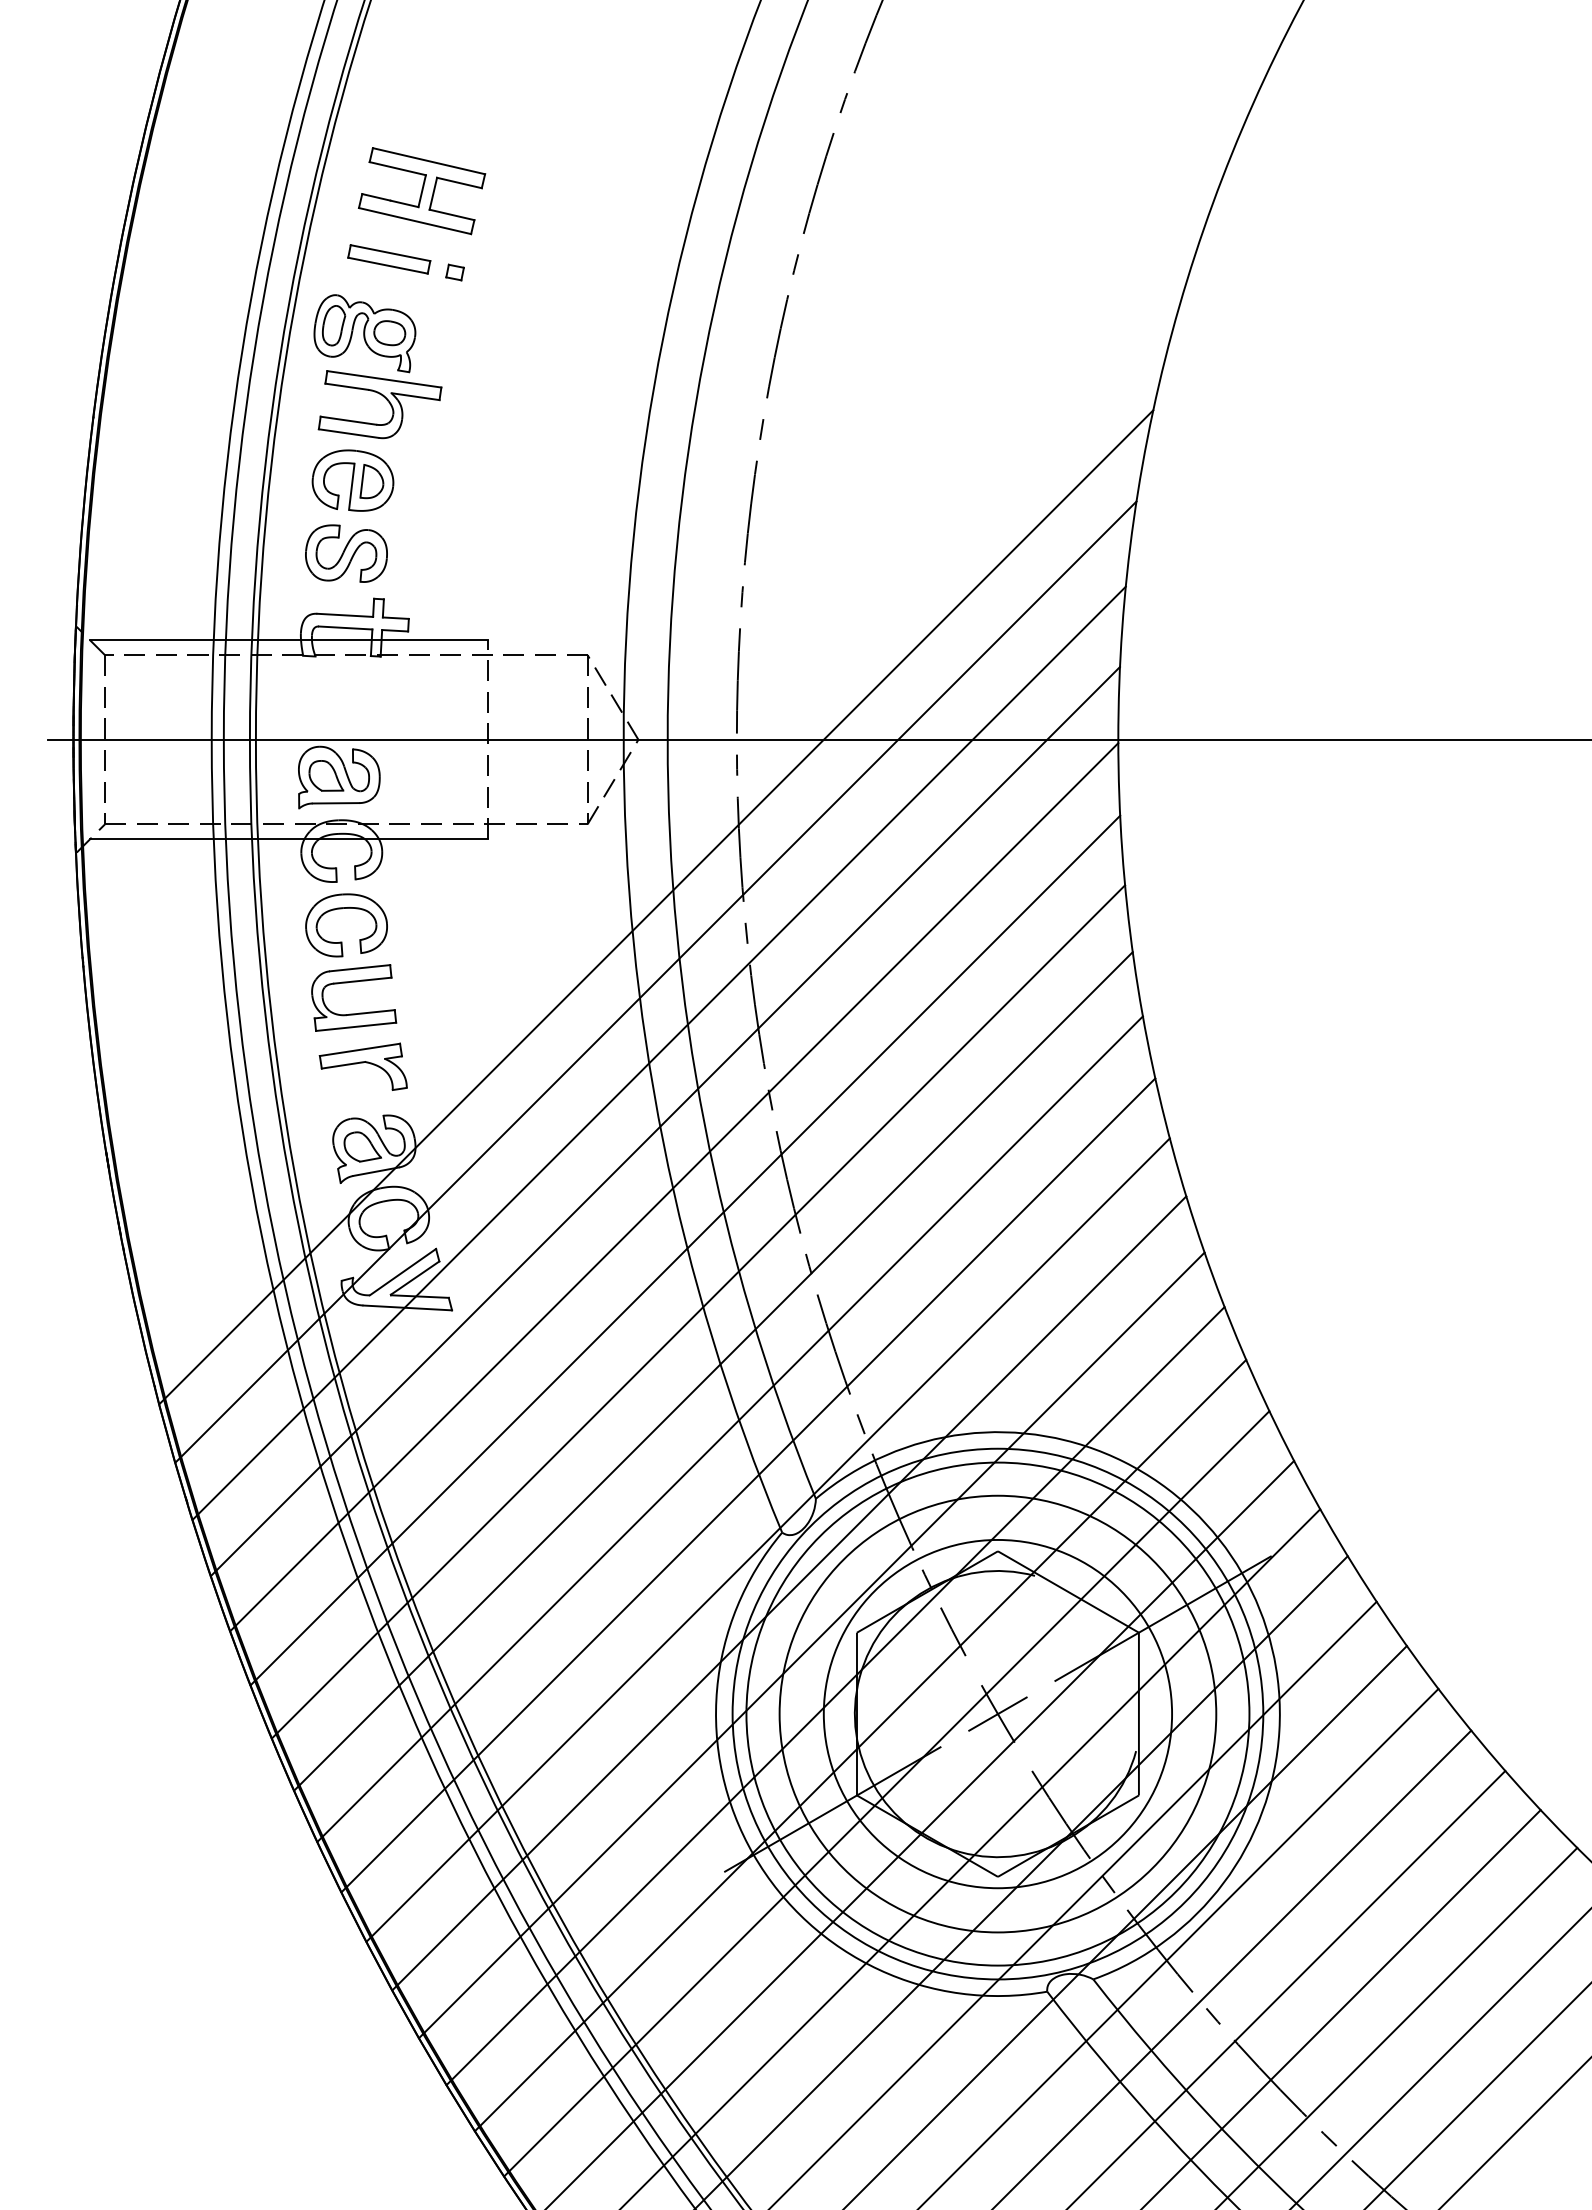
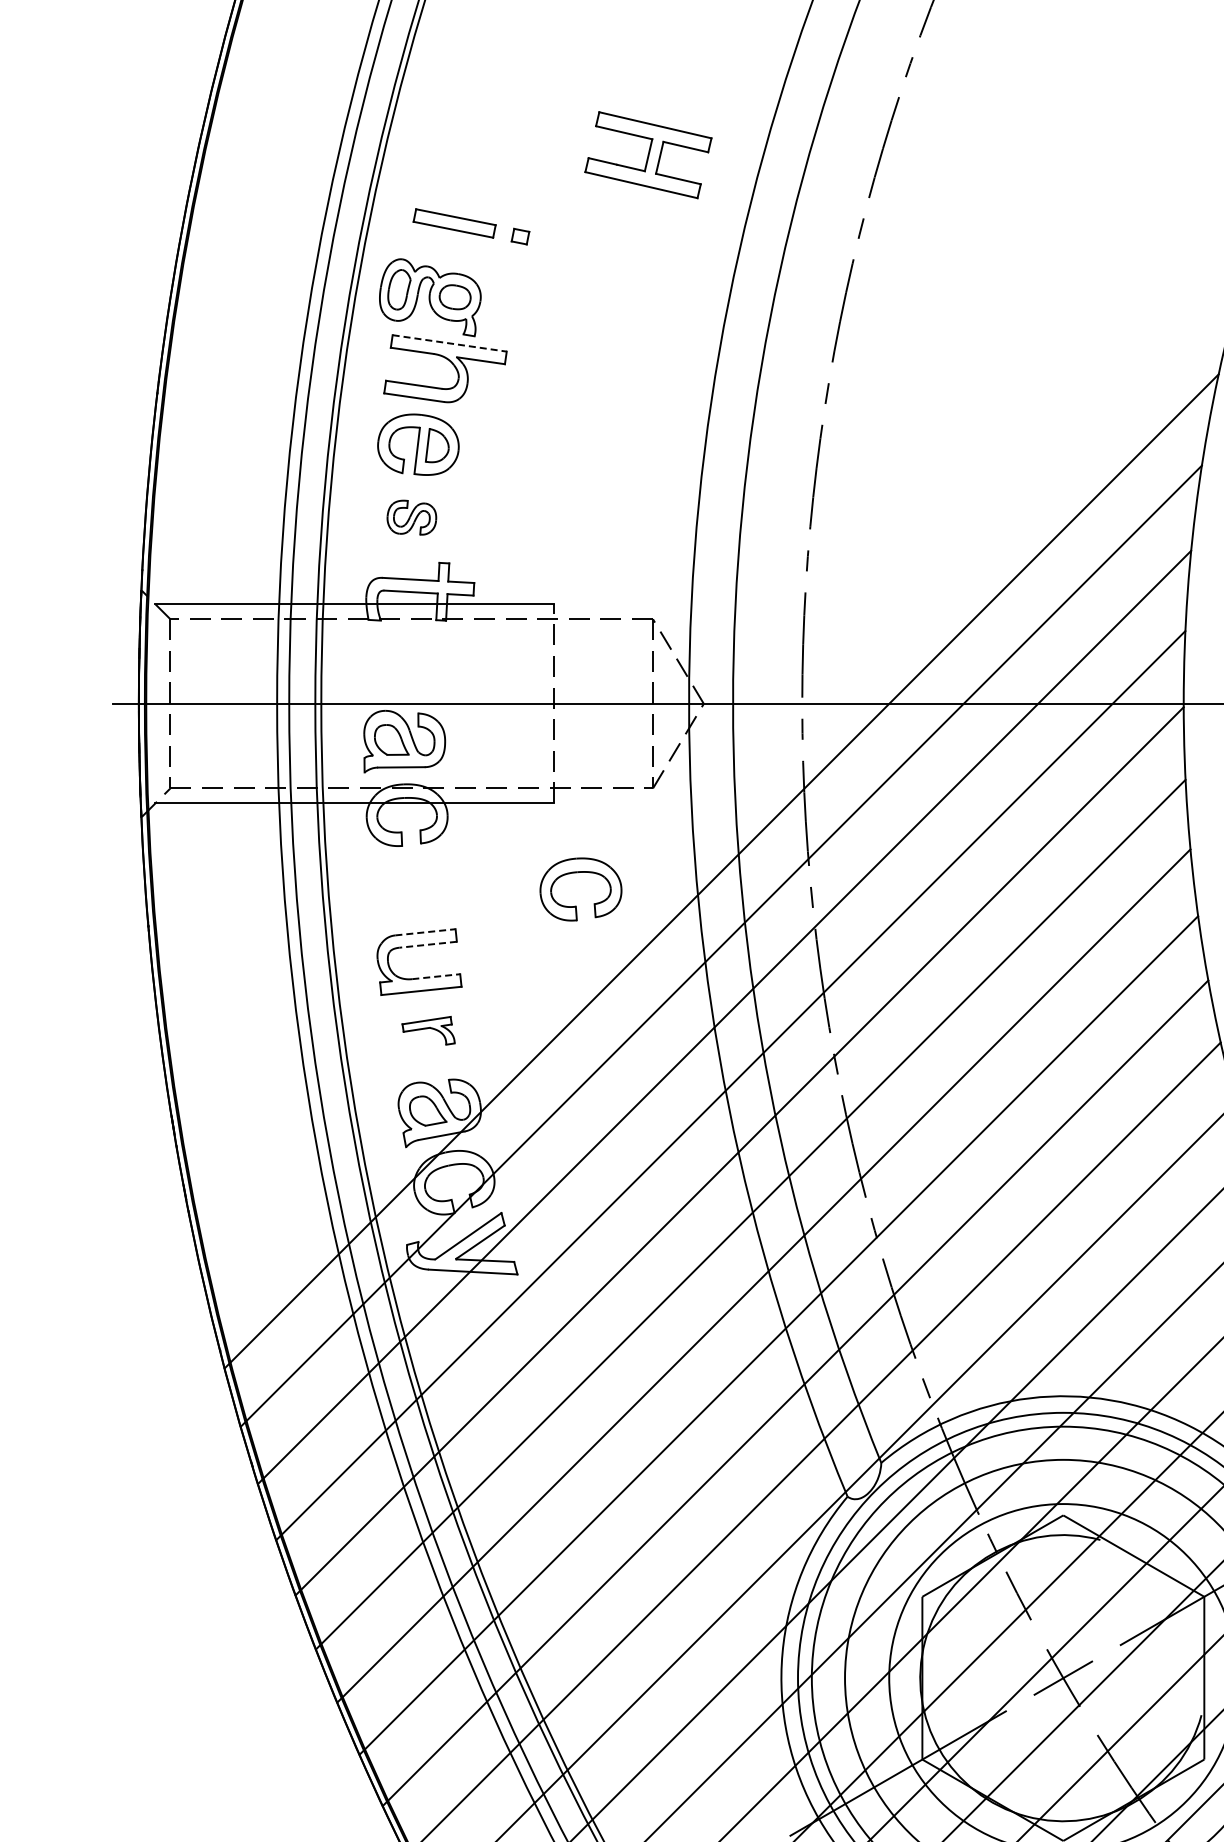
part: (422, 191) -> (648, 155), moved
line: (384, 379) -> (449, 343), solid -> dashed
part: (346, 553) -> (411, 517), size x0.6
part: (342, 909) -> (576, 873), moved
line: (360, 968) -> (425, 932), solid -> dashed
line: (362, 980) -> (427, 944), solid -> dashed
line: (371, 1012) -> (436, 976), solid -> dashed
part: (362, 1066) -> (427, 1030), size x0.6

